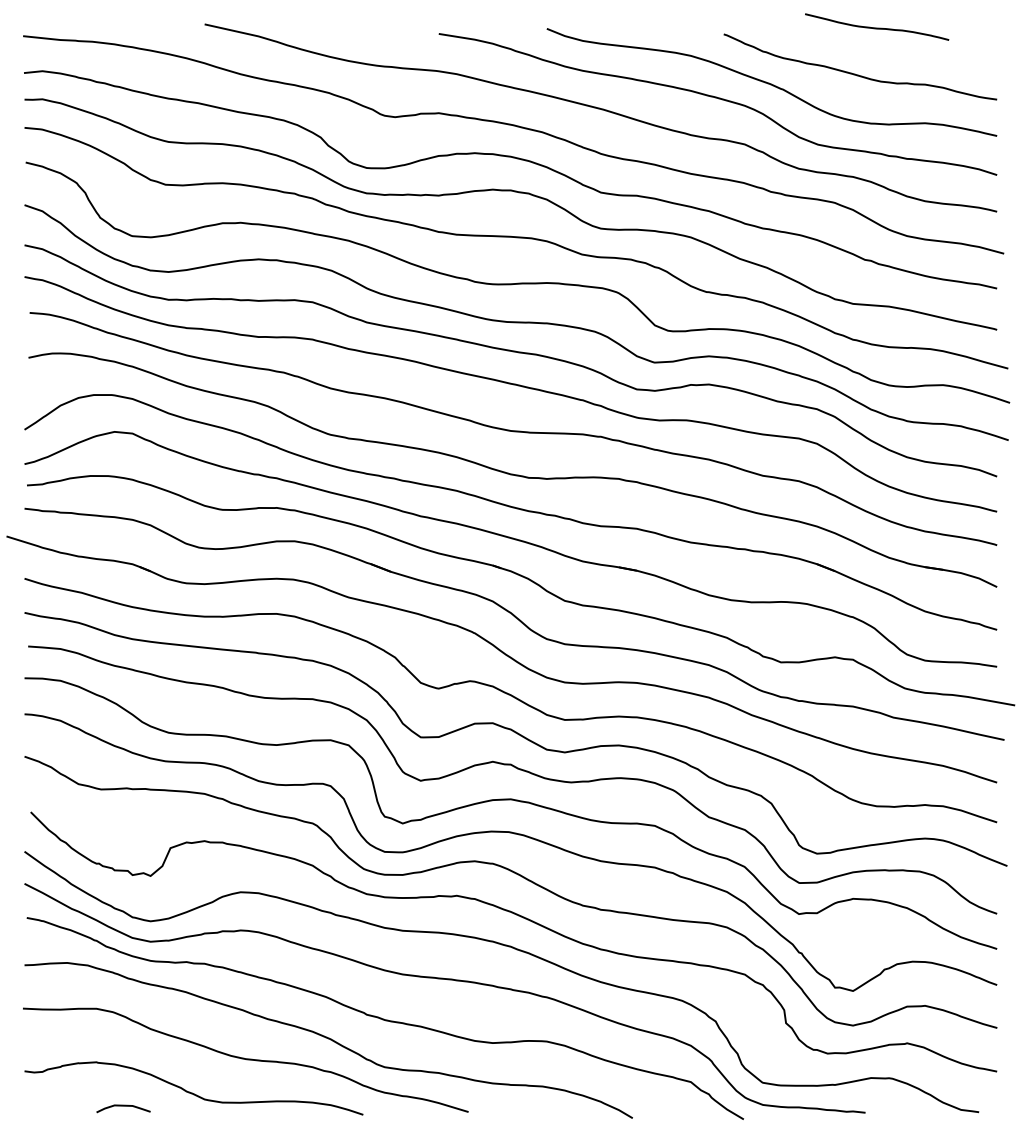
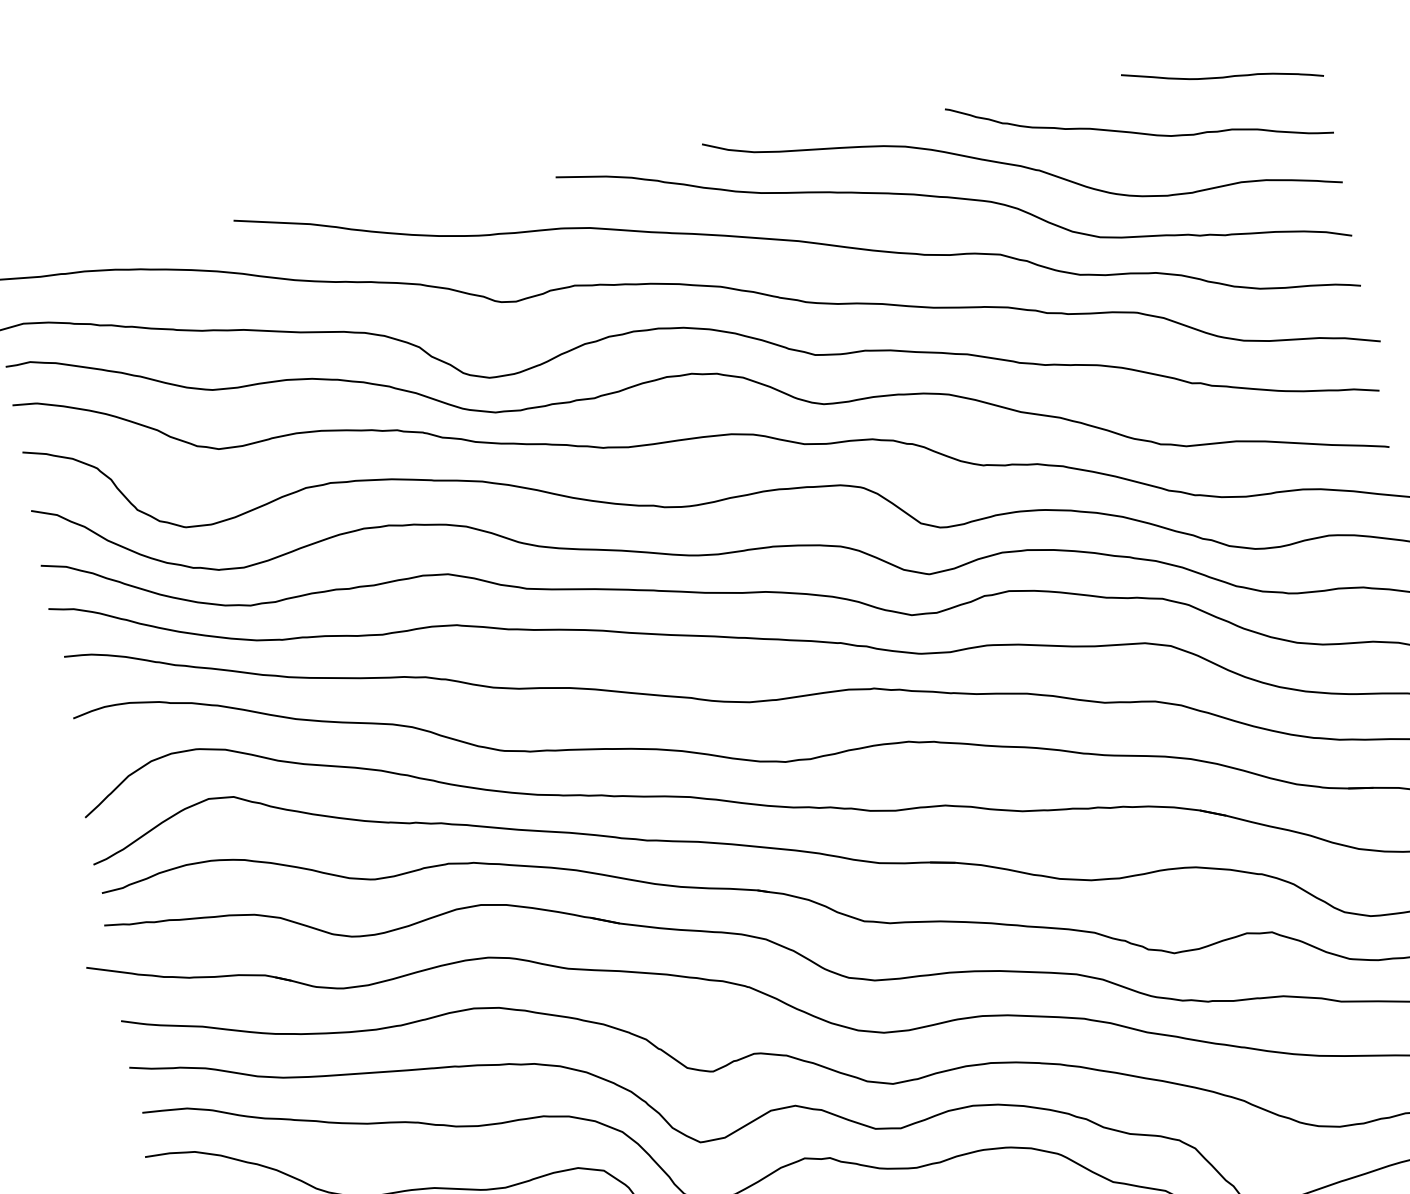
curve: (877, 27) -> (1223, 75), moved

